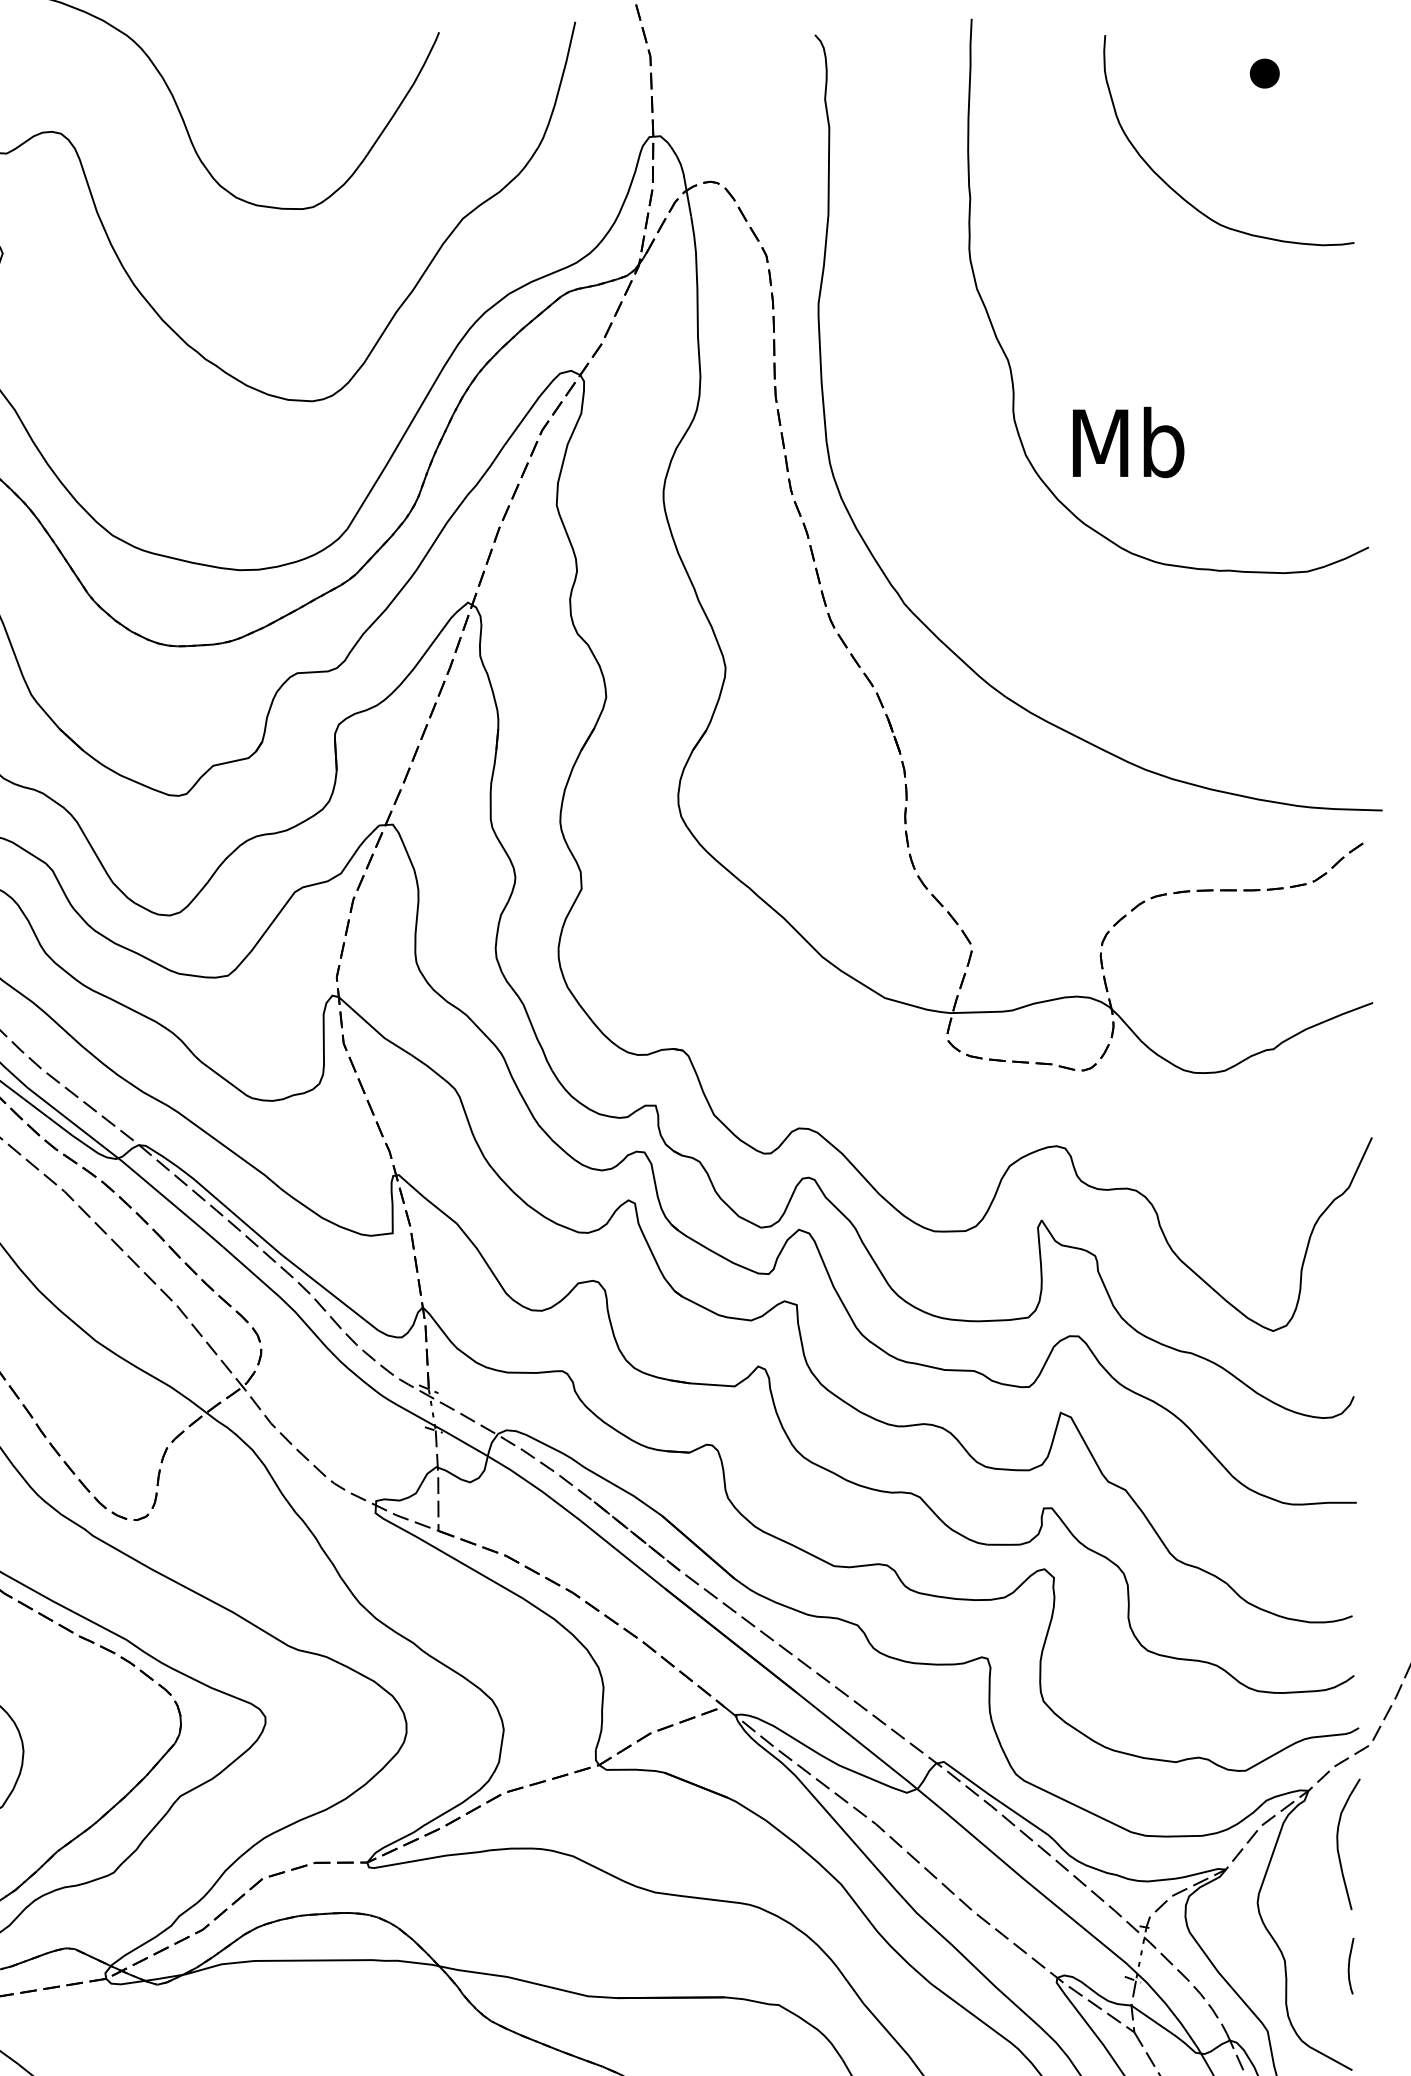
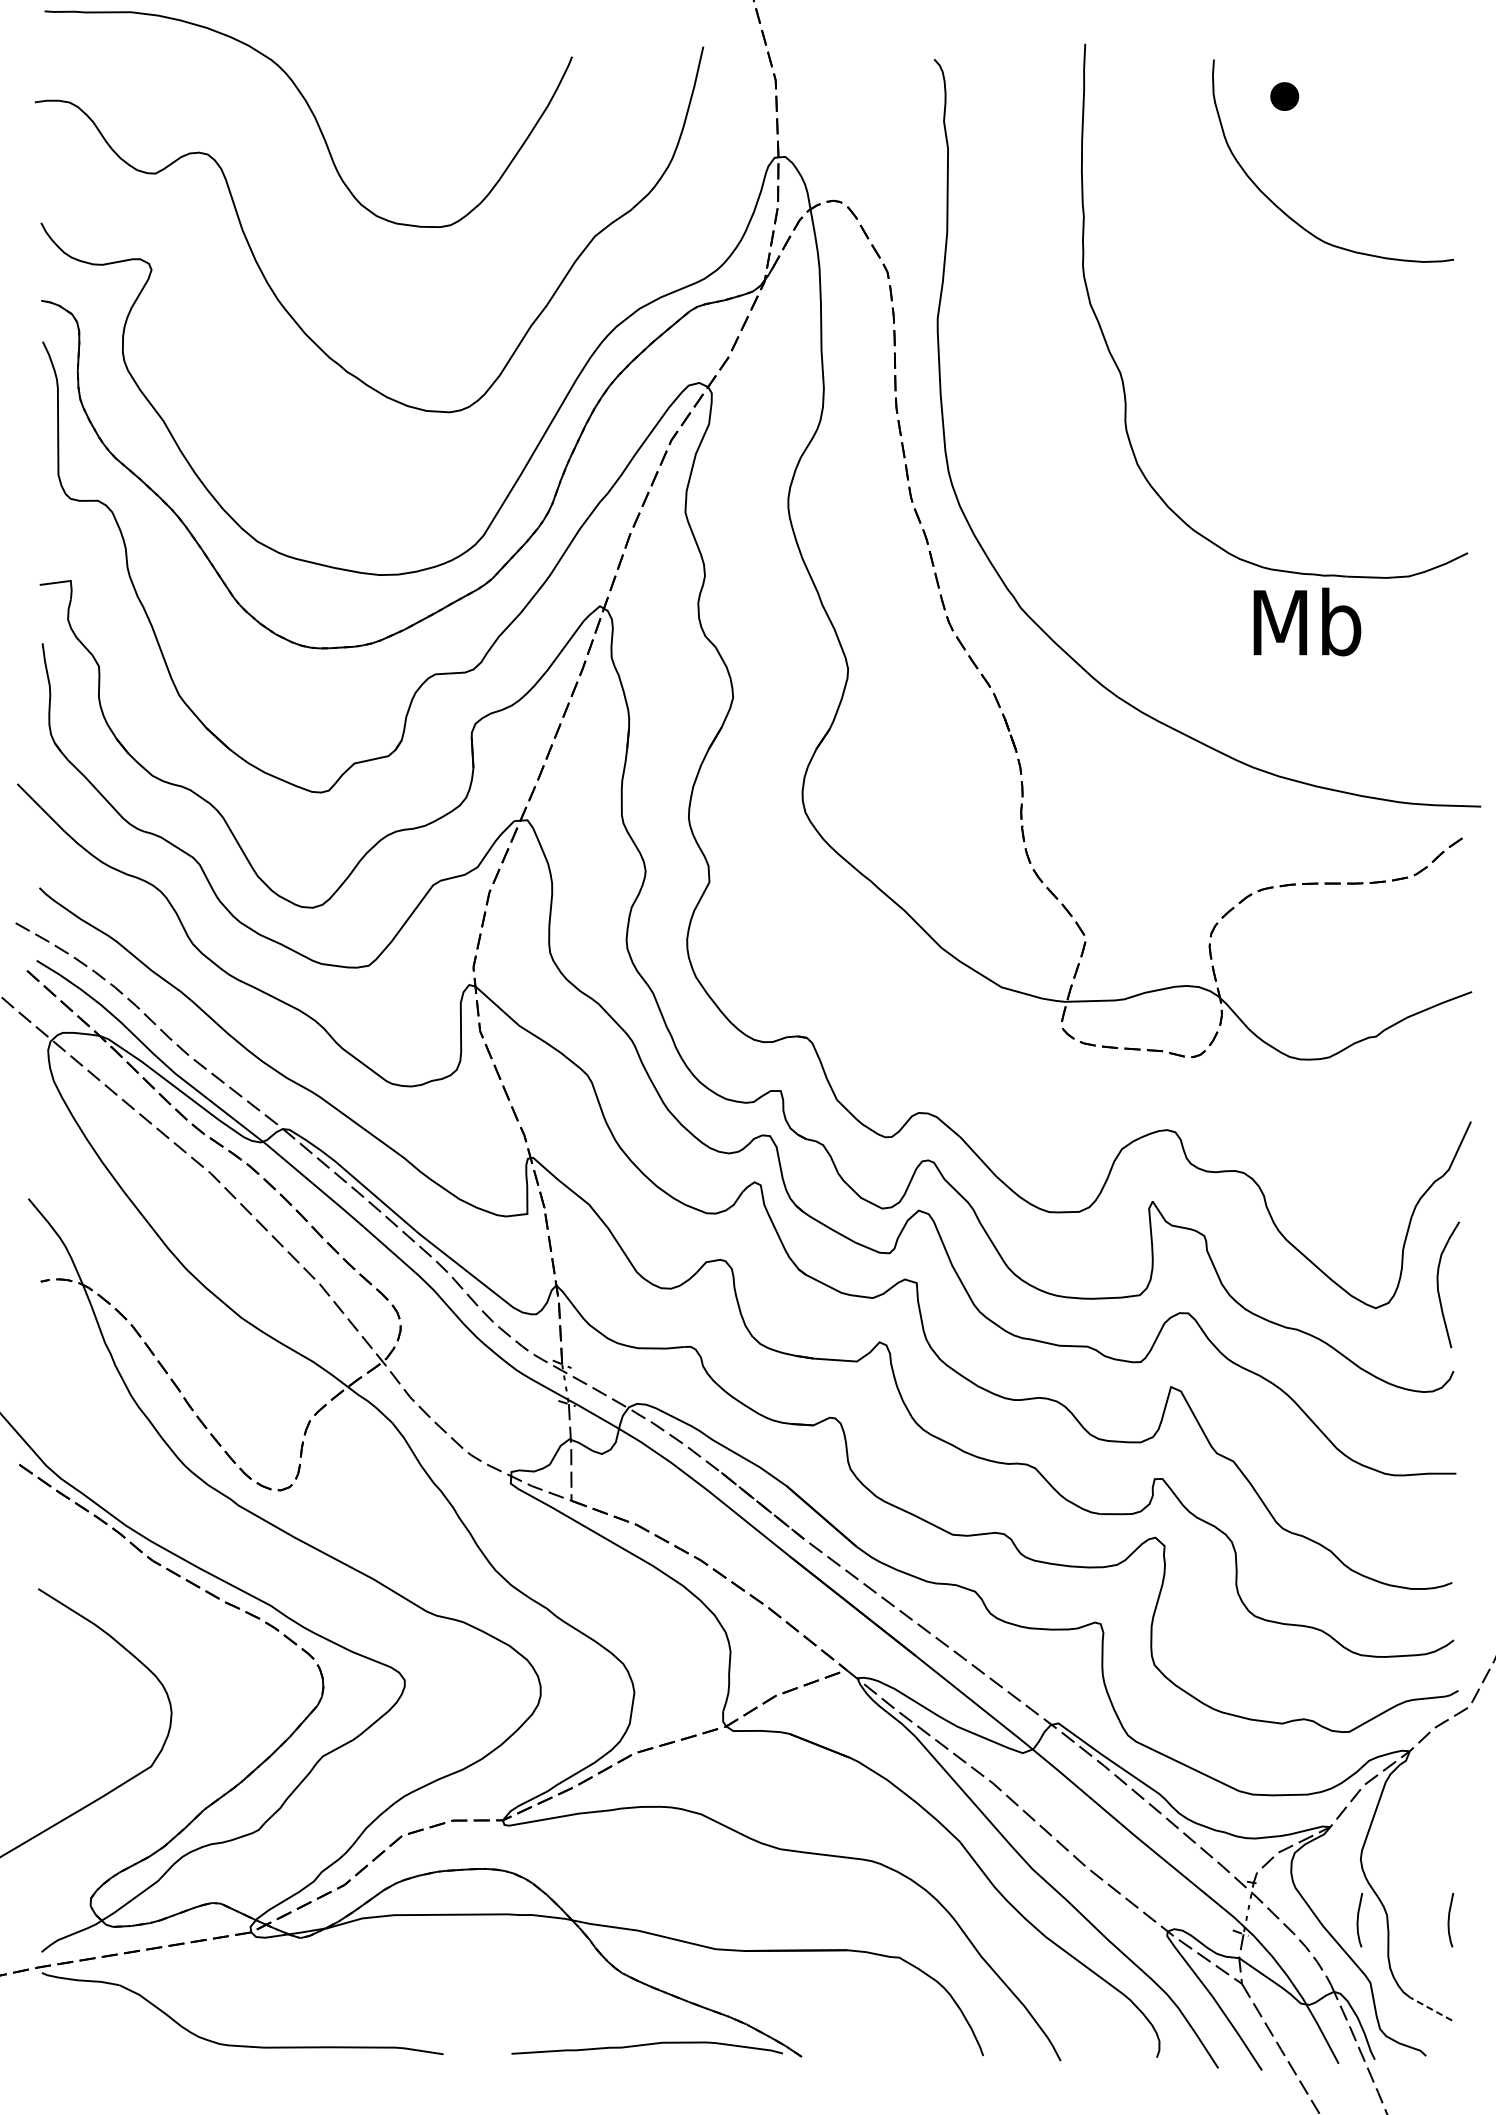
part: (1264, 73) -> (1284, 96), moved
text: (1128, 441) -> (1307, 621), moved
curve: (1338, 1844) -> (1438, 1284), moved
curve: (1255, 1966) -> (1358, 1920), added
line: (1331, 2058) -> (1431, 2009), solid -> dashed

